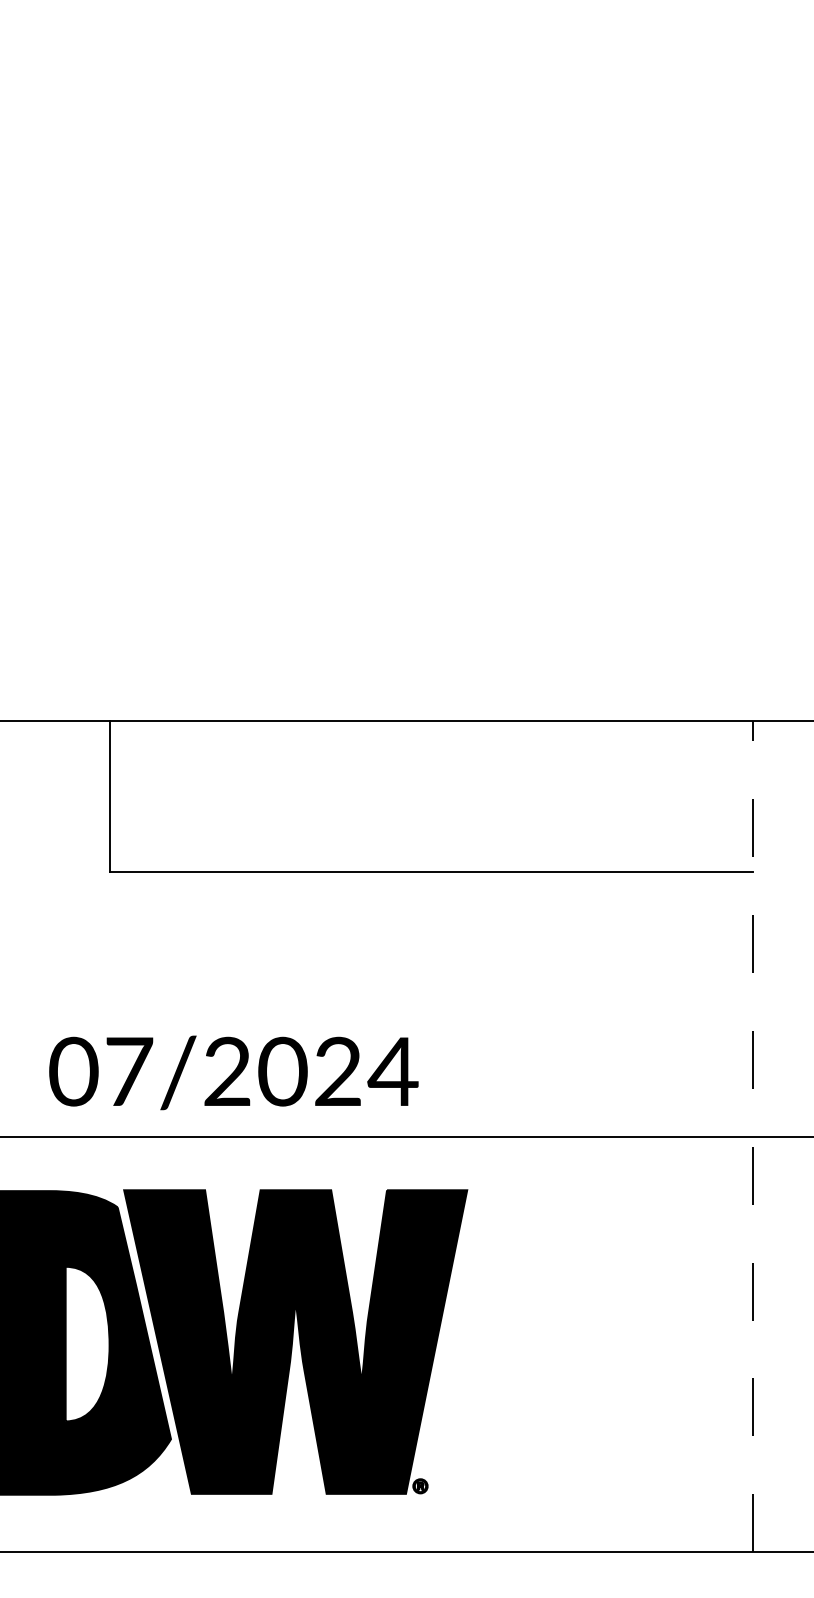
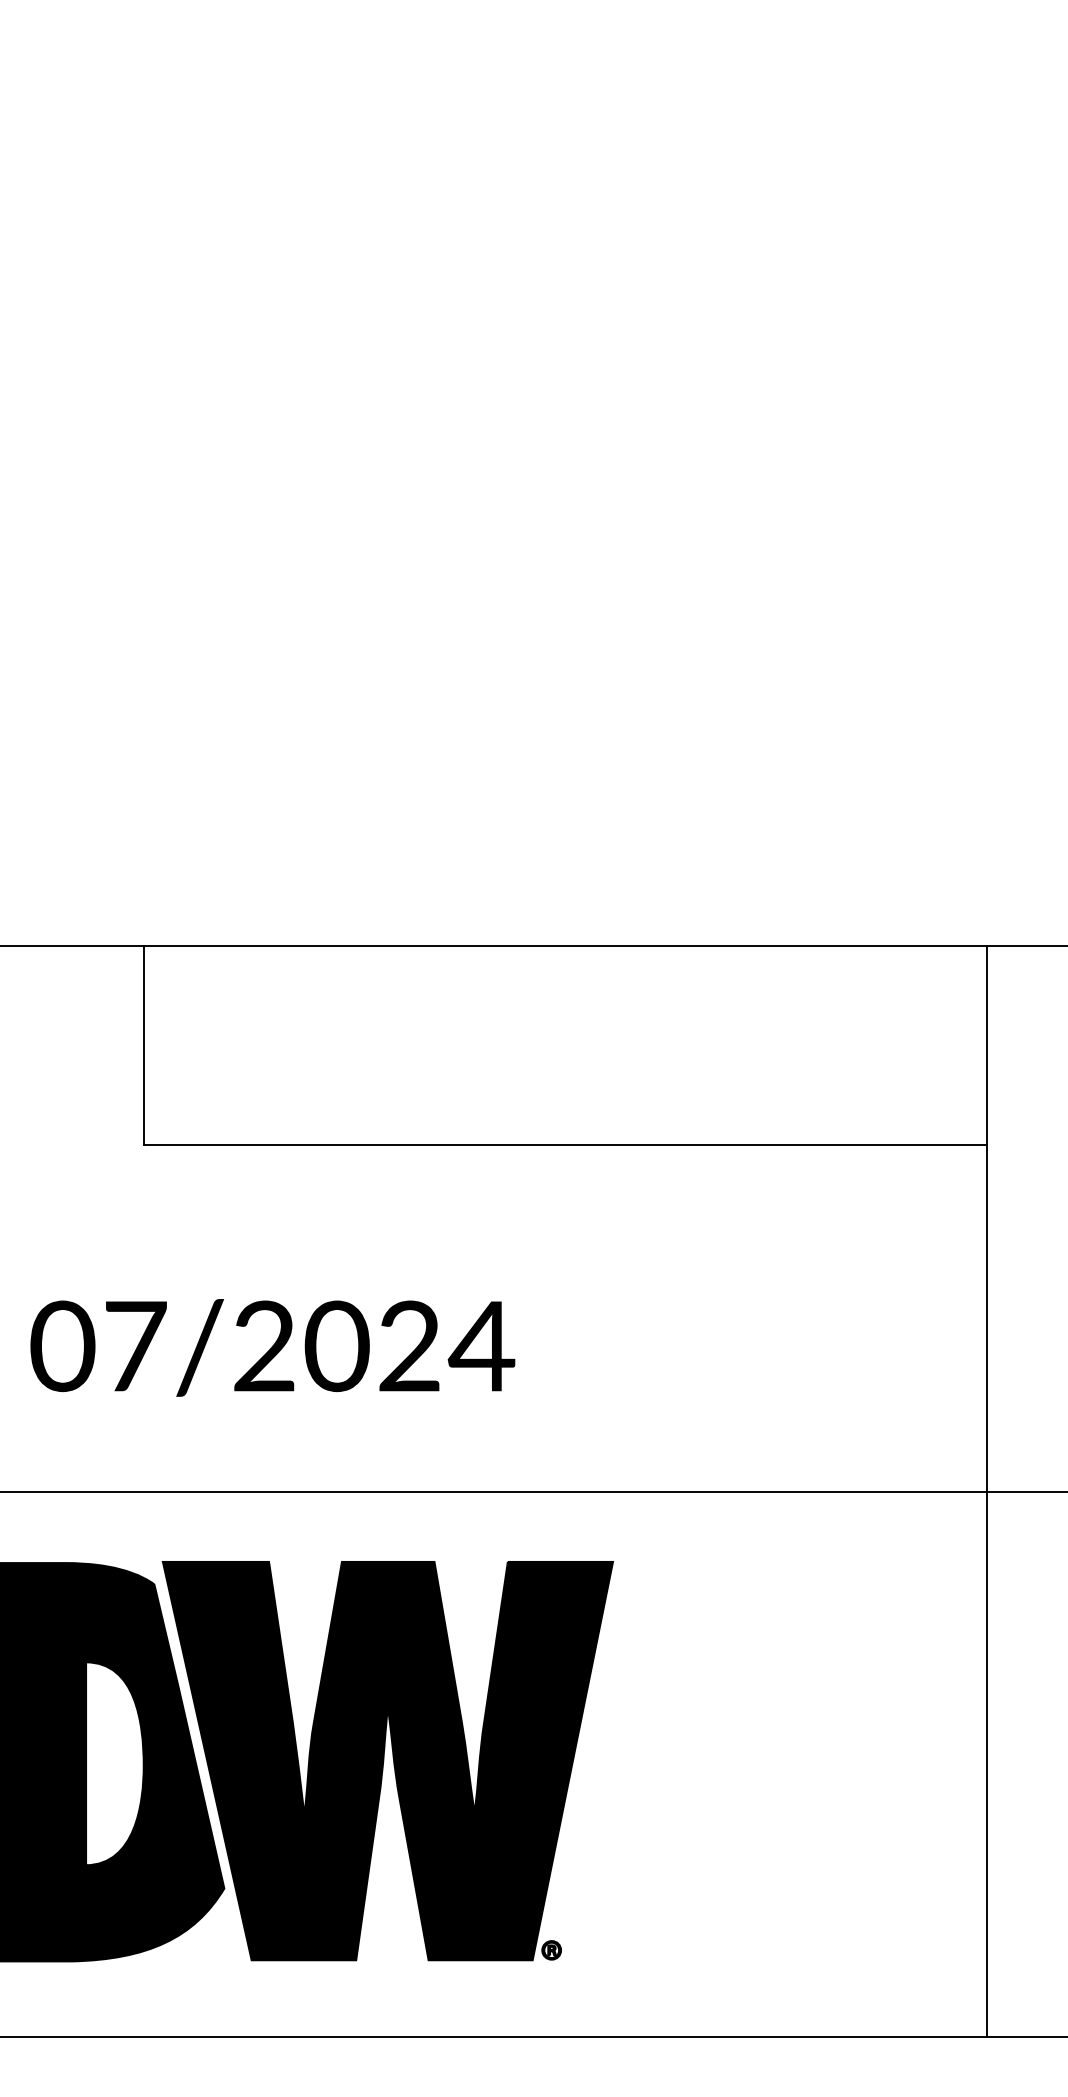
text: (233, 1072) -> (272, 1347), moved
line: (752, 1136) -> (987, 1491), dashed -> solid

